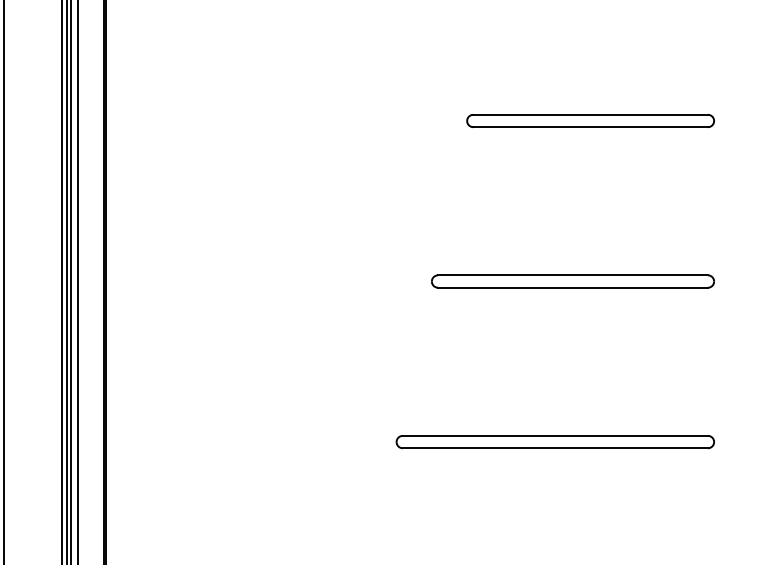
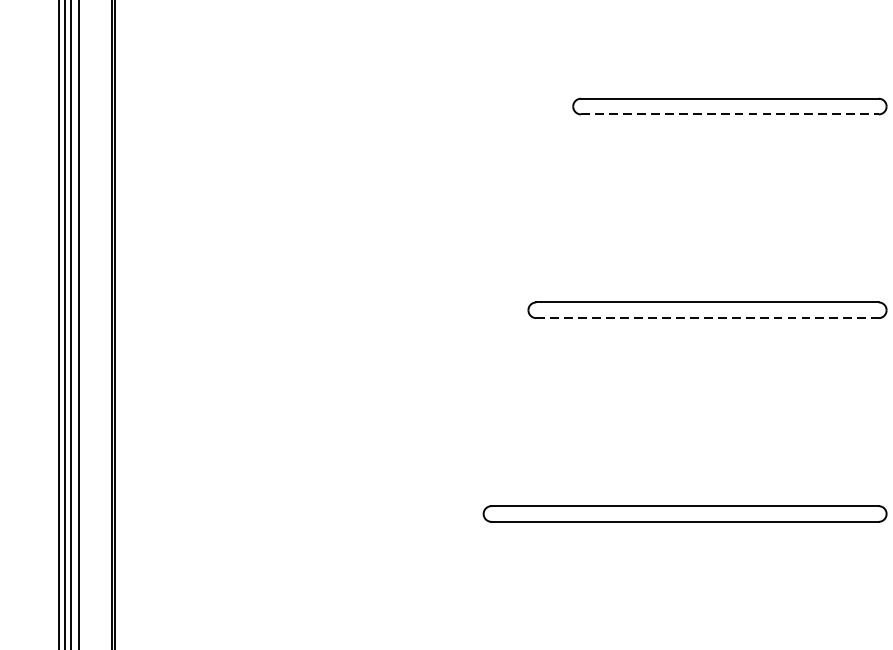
line: (591, 127) -> (730, 114), solid -> dashed
line: (573, 287) -> (708, 317), solid -> dashed

